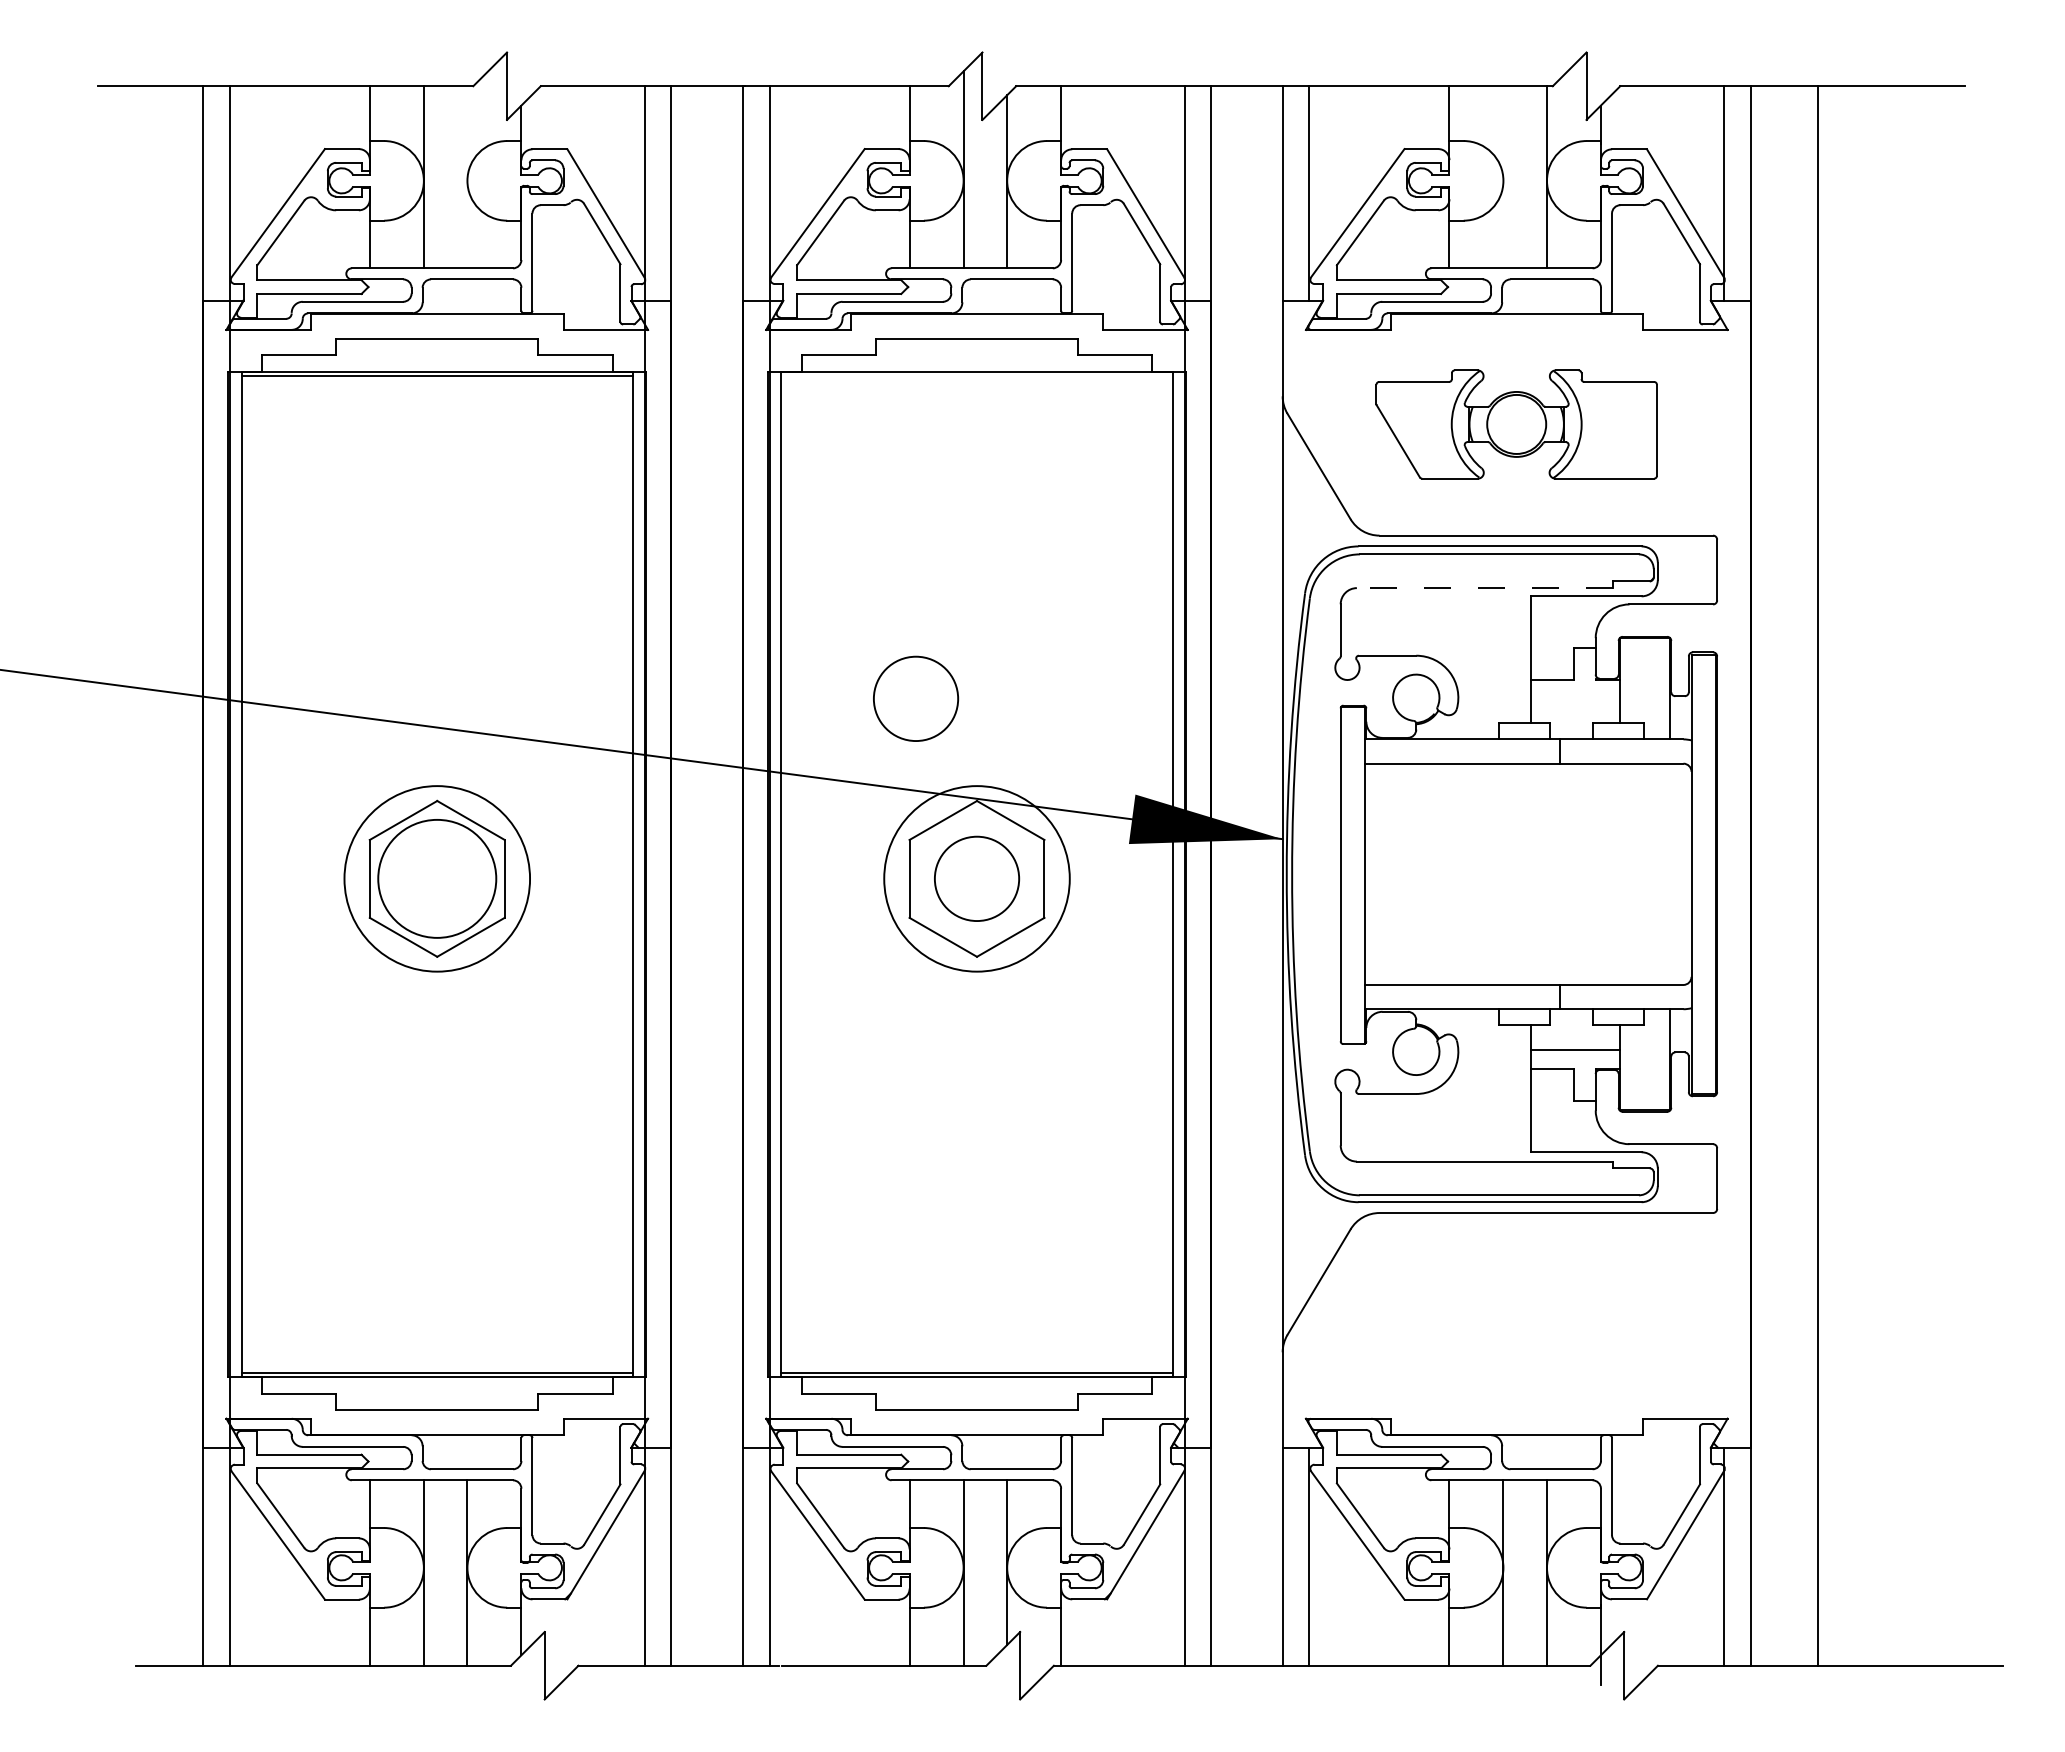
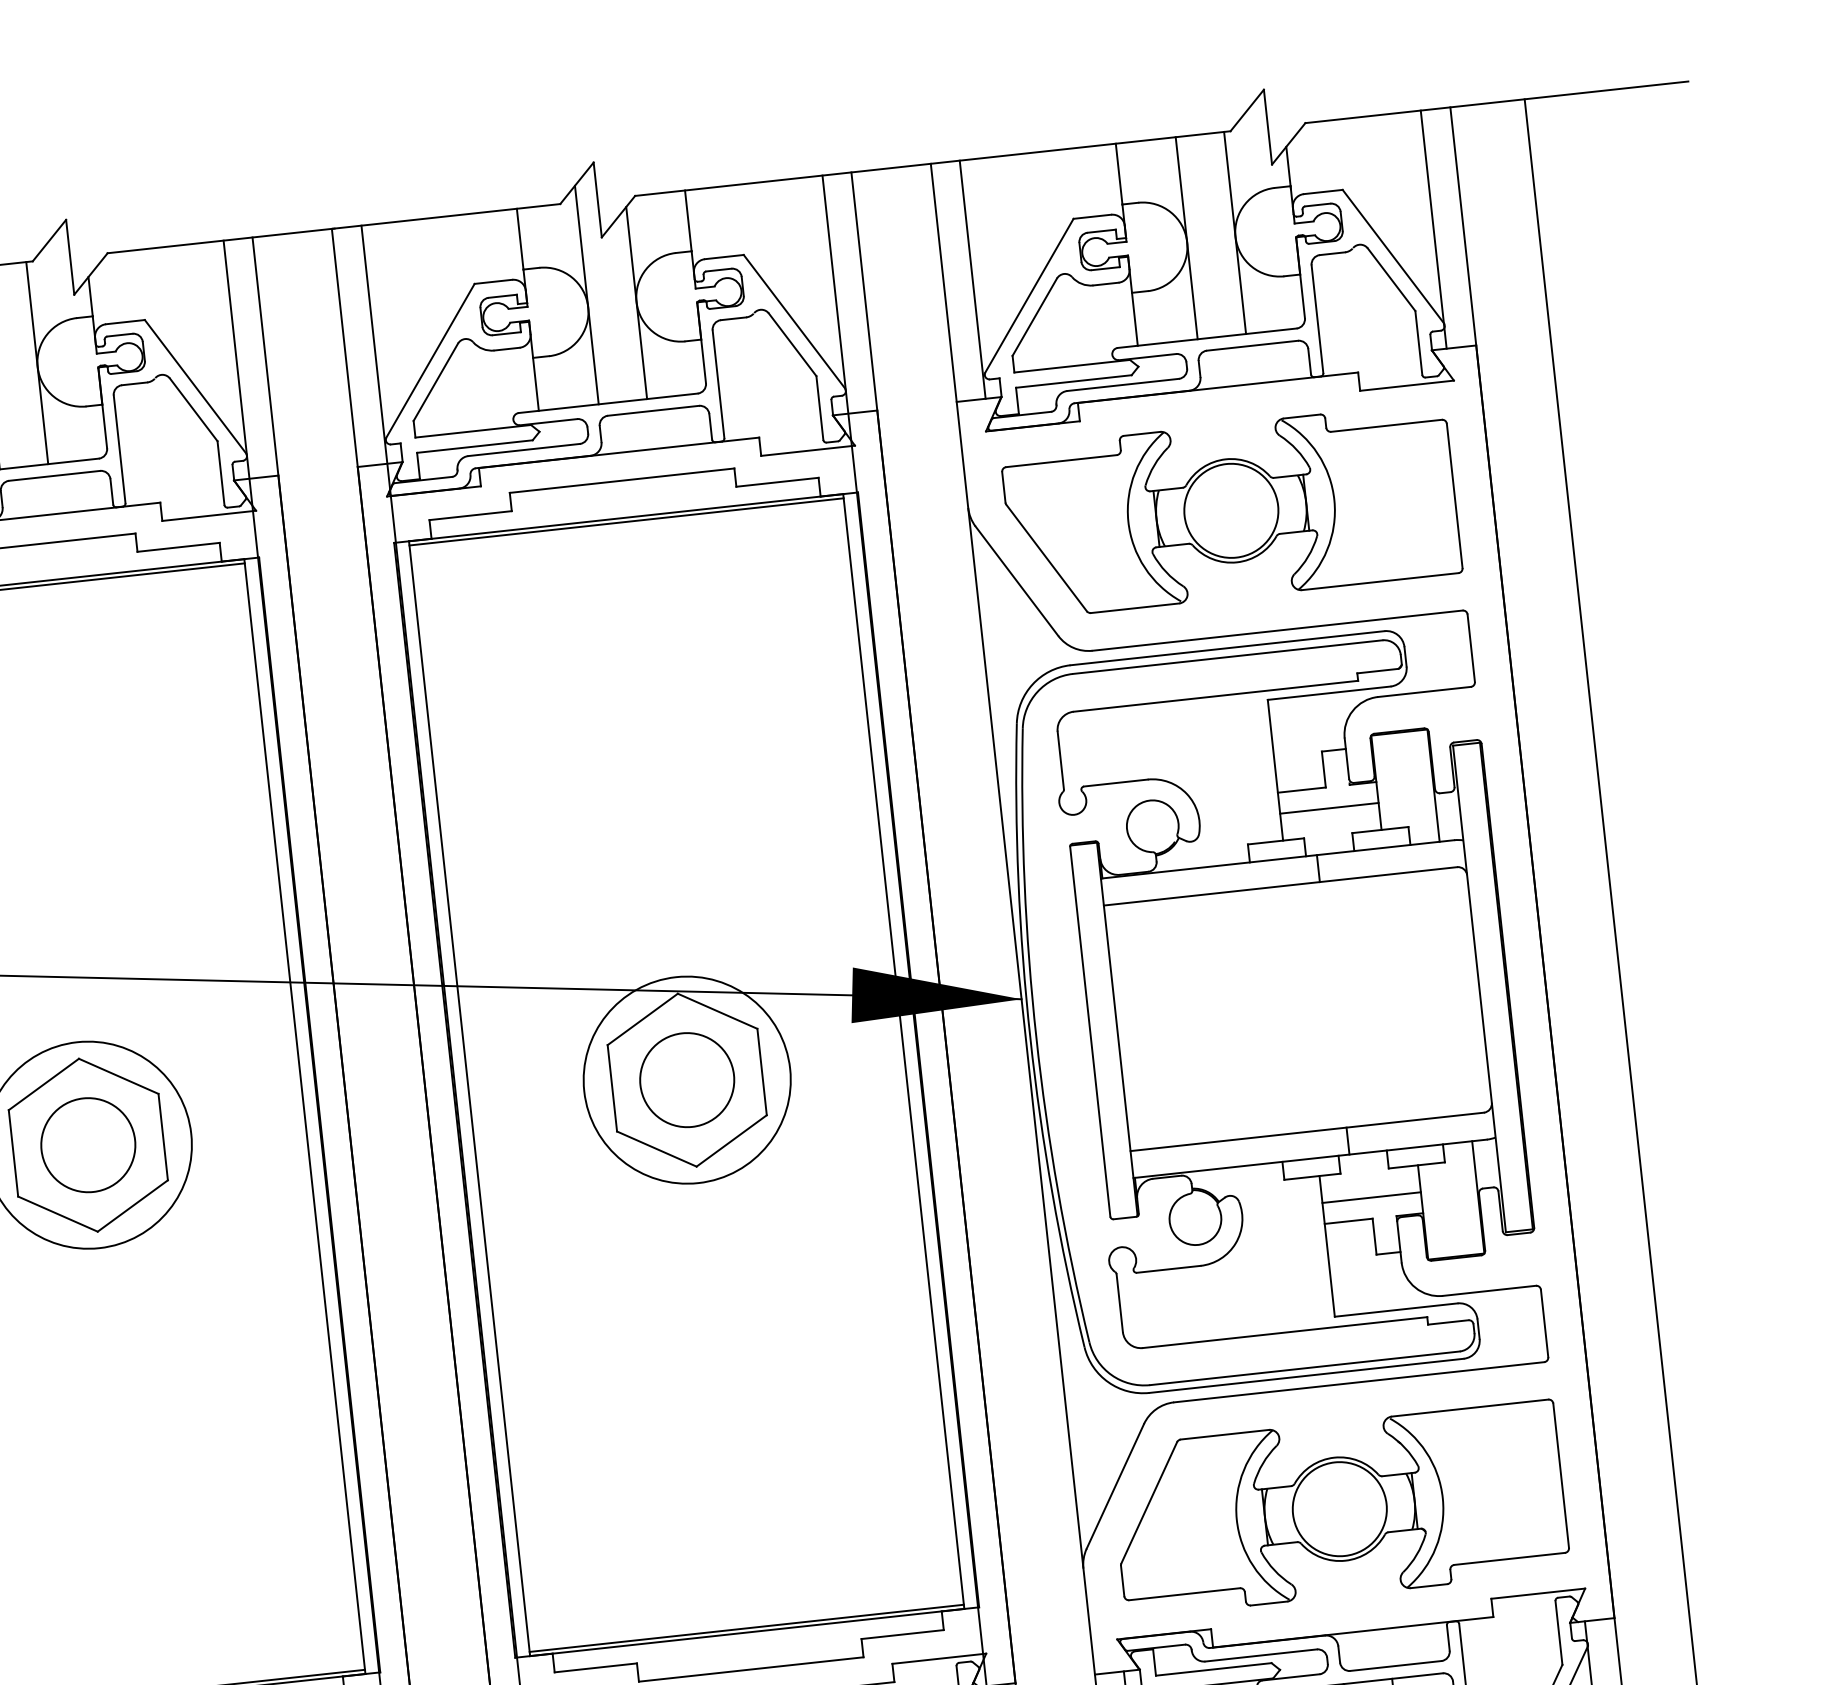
line: (467, 177) -> (37, 363), added
line: (1503, 177) -> (1186, 238), added
line: (976, 375) -> (625, 521), added
part: (1516, 424) -> (1231, 510), size x1.43
line: (1484, 588) -> (1215, 696), dashed -> solid
circle: (916, 698) -> (598, 887), removed
line: (1574, 698) -> (1328, 807), added
circle: (437, 878) -> (88, 1144), size x0.71
part: (1516, 1323) -> (1339, 1508), added

